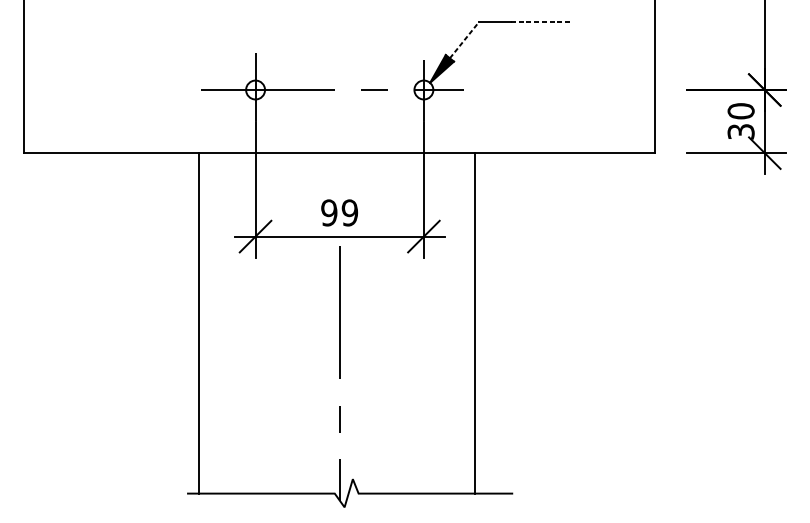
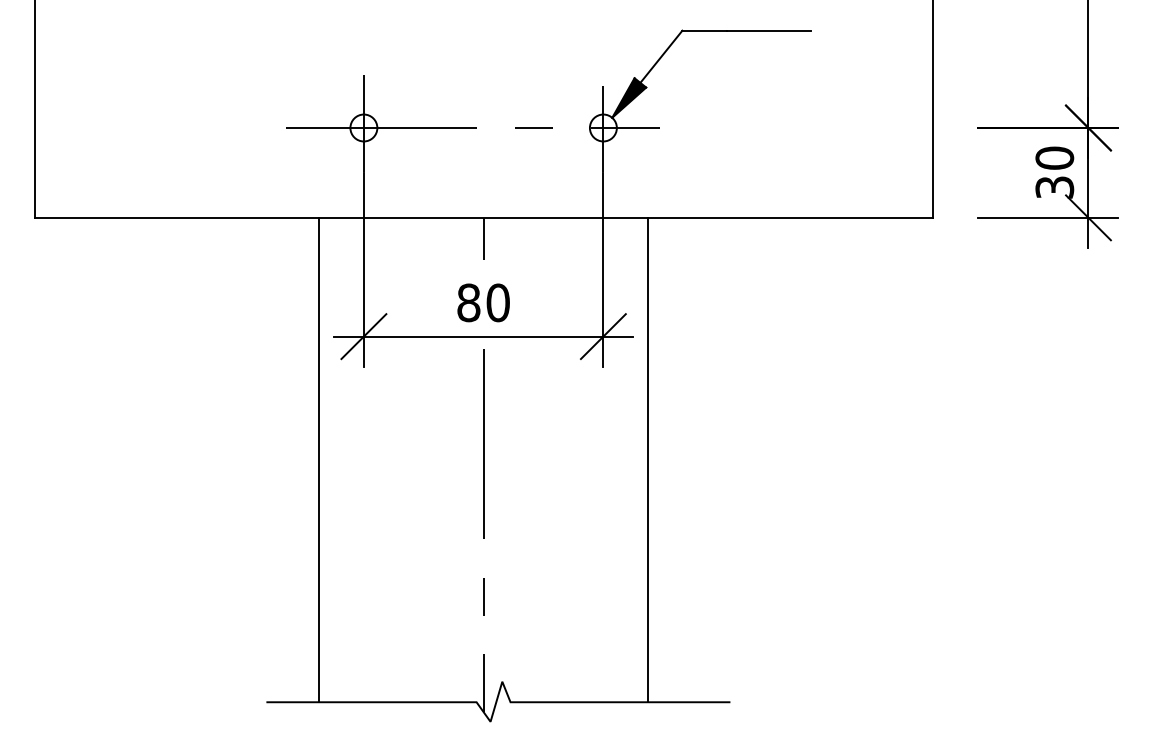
line: (540, 21) -> (769, 30), dashed -> solid
line: (464, 39) -> (661, 56), dashed -> solid
line: (339, 167) -> (483, 238), added
text: (339, 212) -> (483, 302), 99 -> 80
line: (198, 322) -> (318, 459), moved
line: (475, 322) -> (648, 459), moved

